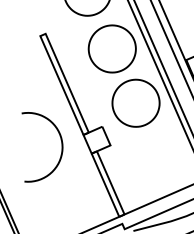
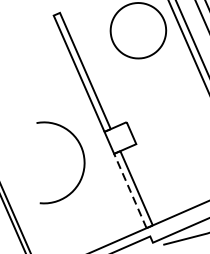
part: (135, 102) -> (165, 93), removed
curve: (61, 147) -> (83, 163), moved
line: (105, 184) -> (130, 190), solid -> dashed

